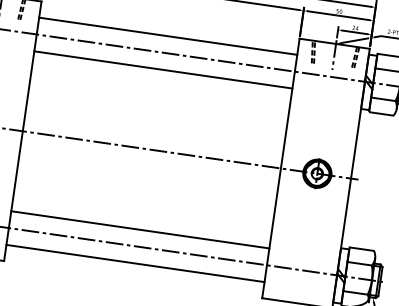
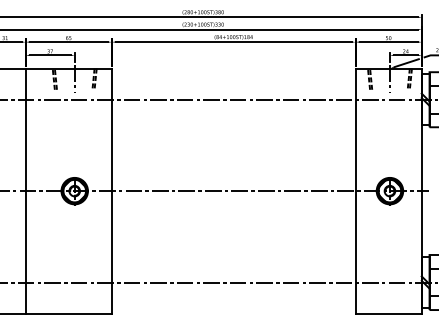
line: (168, 35) -> (233, 83), removed
line: (163, 69) -> (233, 115), removed
line: (140, 229) -> (233, 266), removed
line: (135, 263) -> (233, 298), removed

